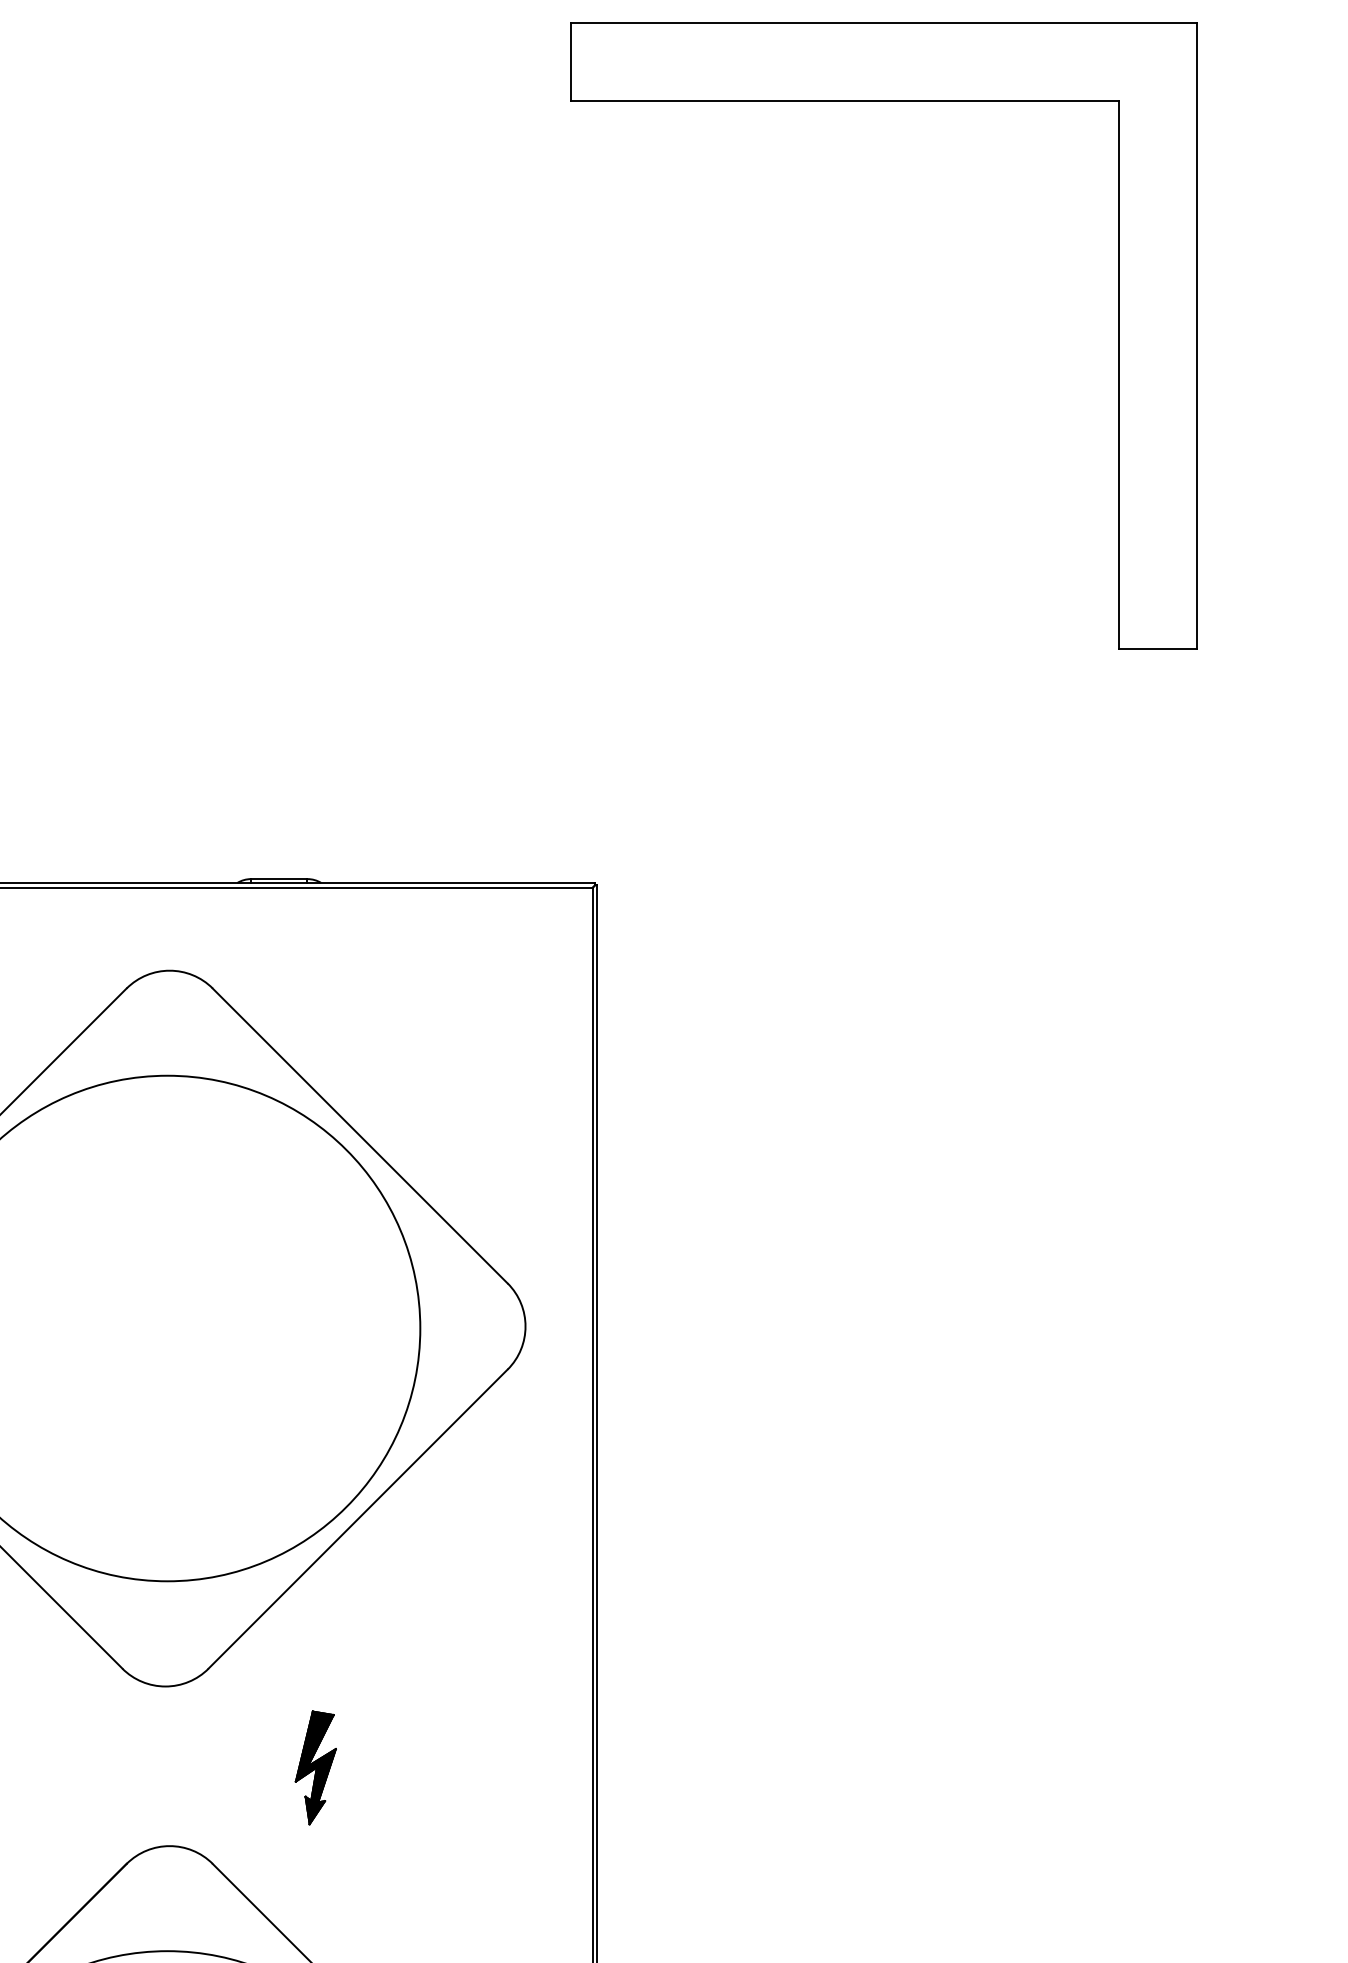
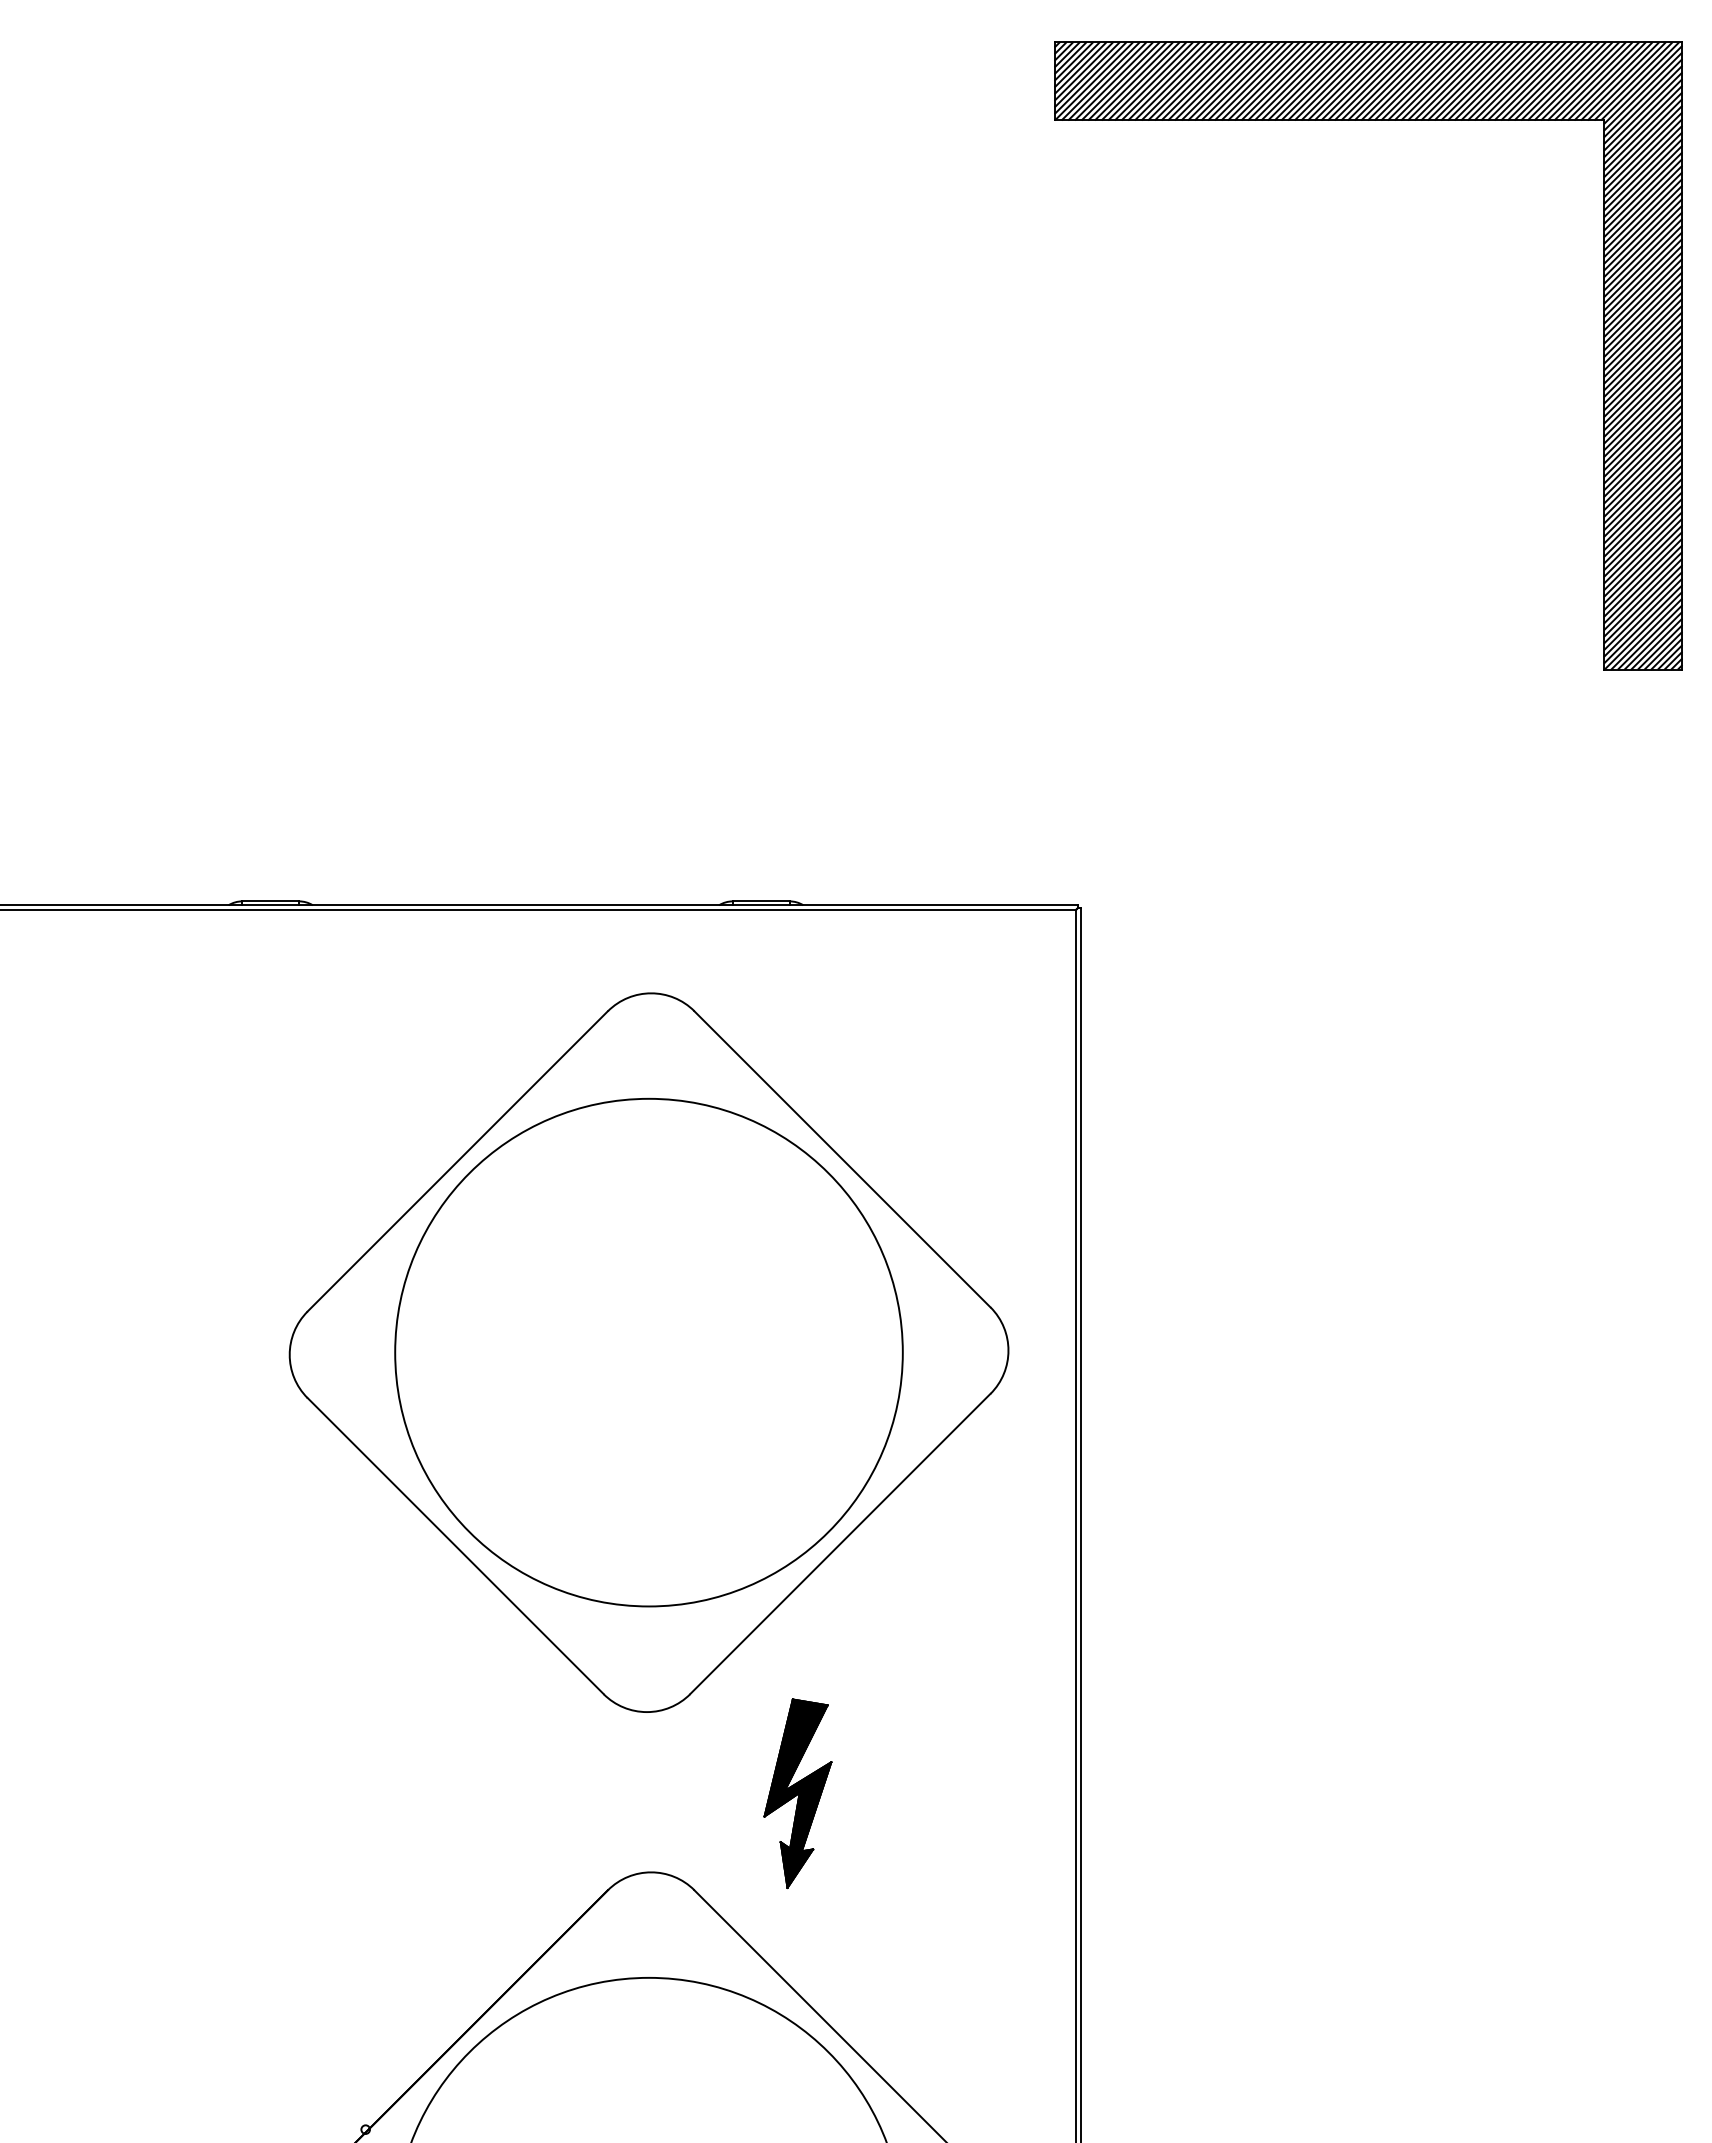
hatch: (884, 335) -> (1368, 355), added
part: (315, 1767) -> (797, 1793), size x1.67

